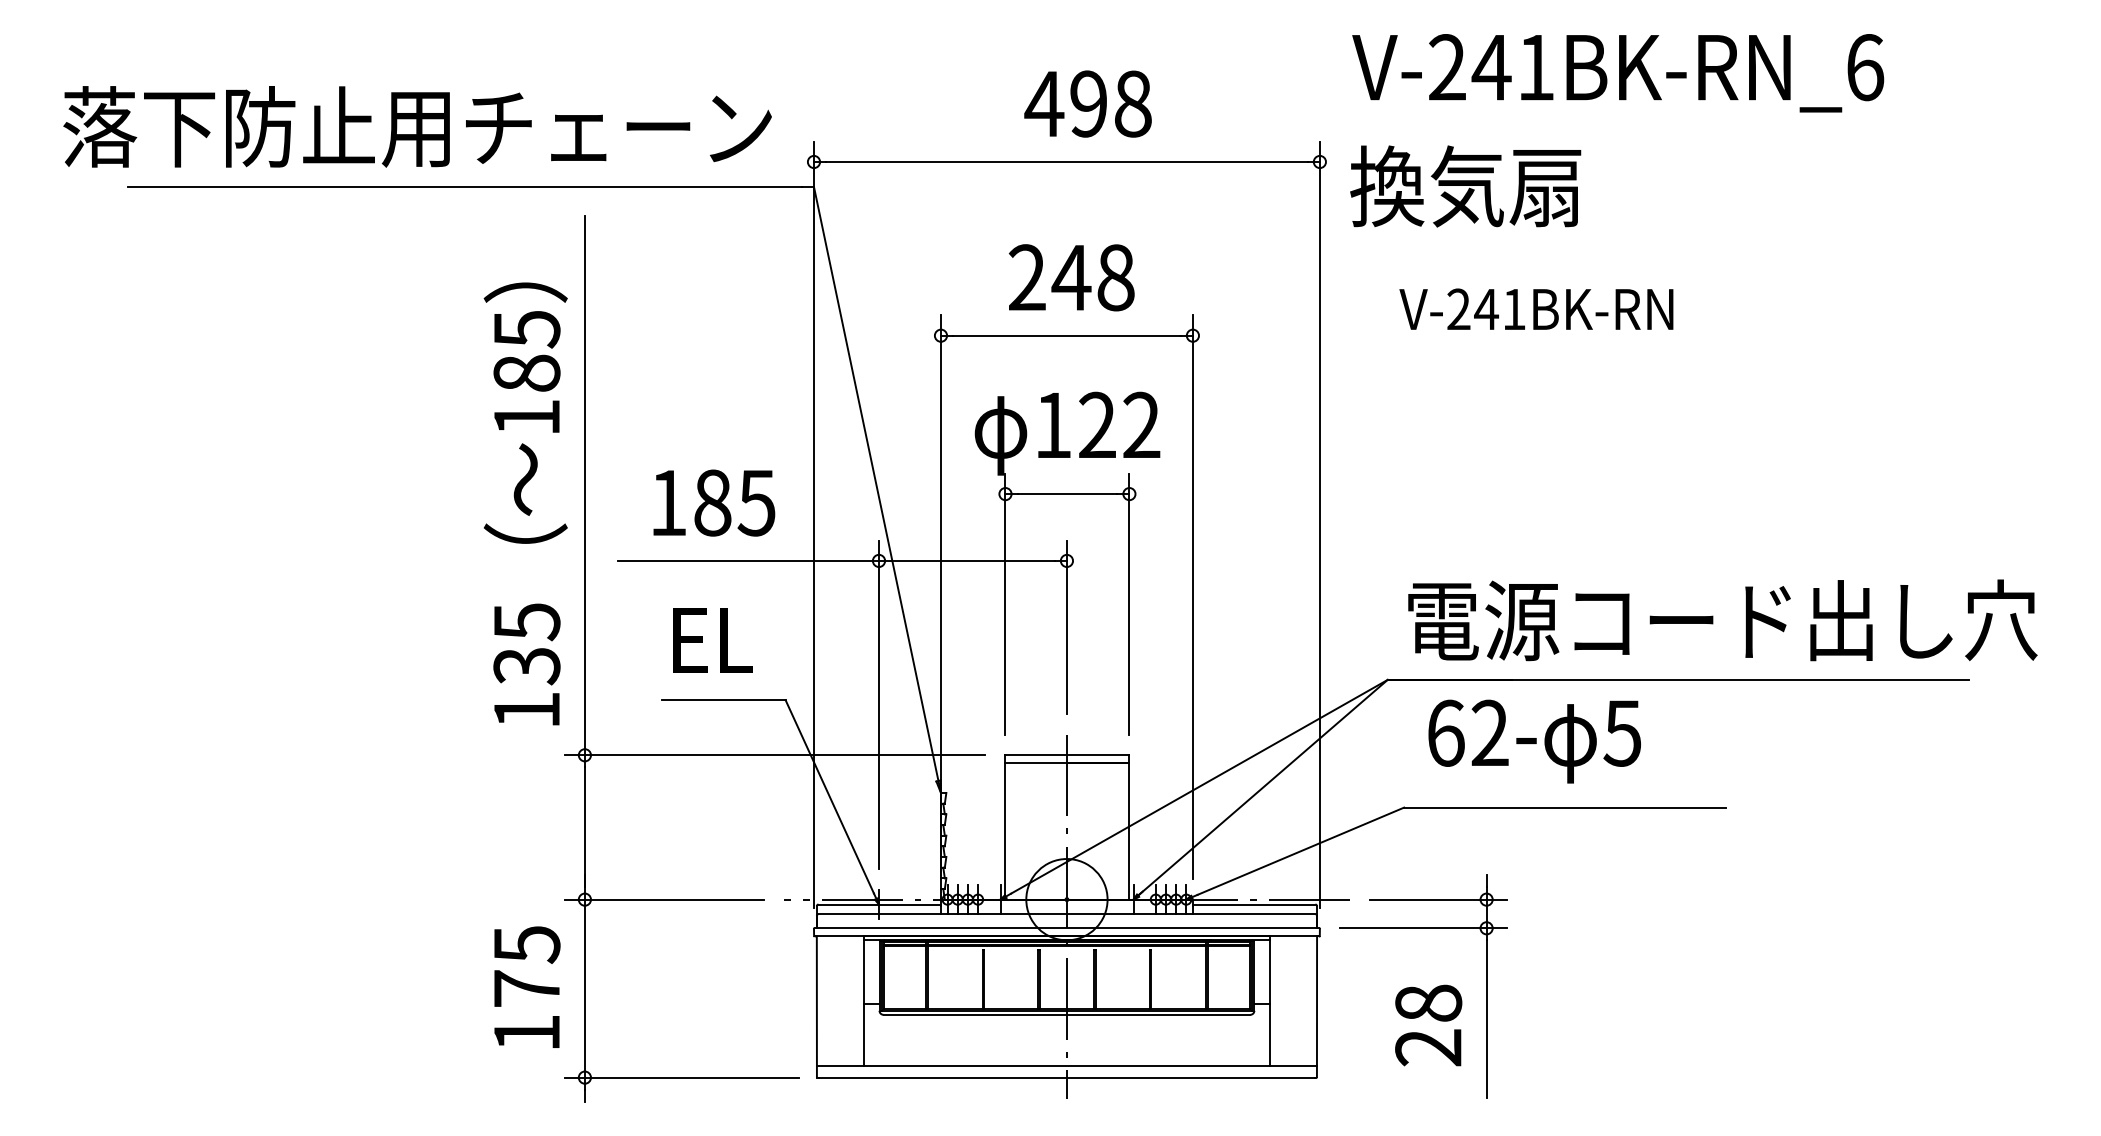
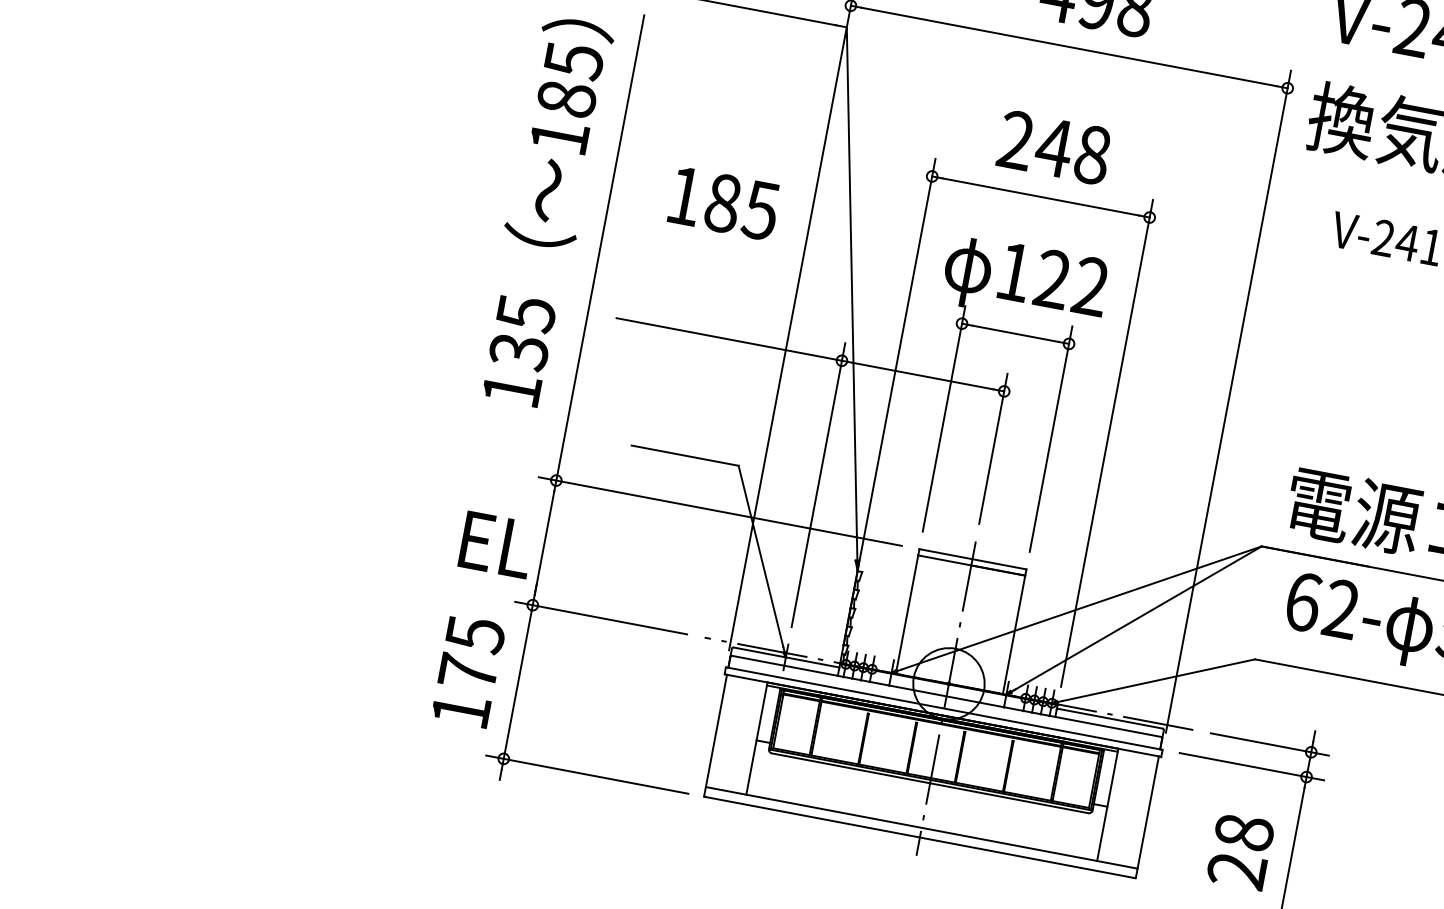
text: (714, 502) -> (724, 203), moved
text: (525, 503) -> (544, 211), moved
text: (712, 640) -> (496, 544), moved

